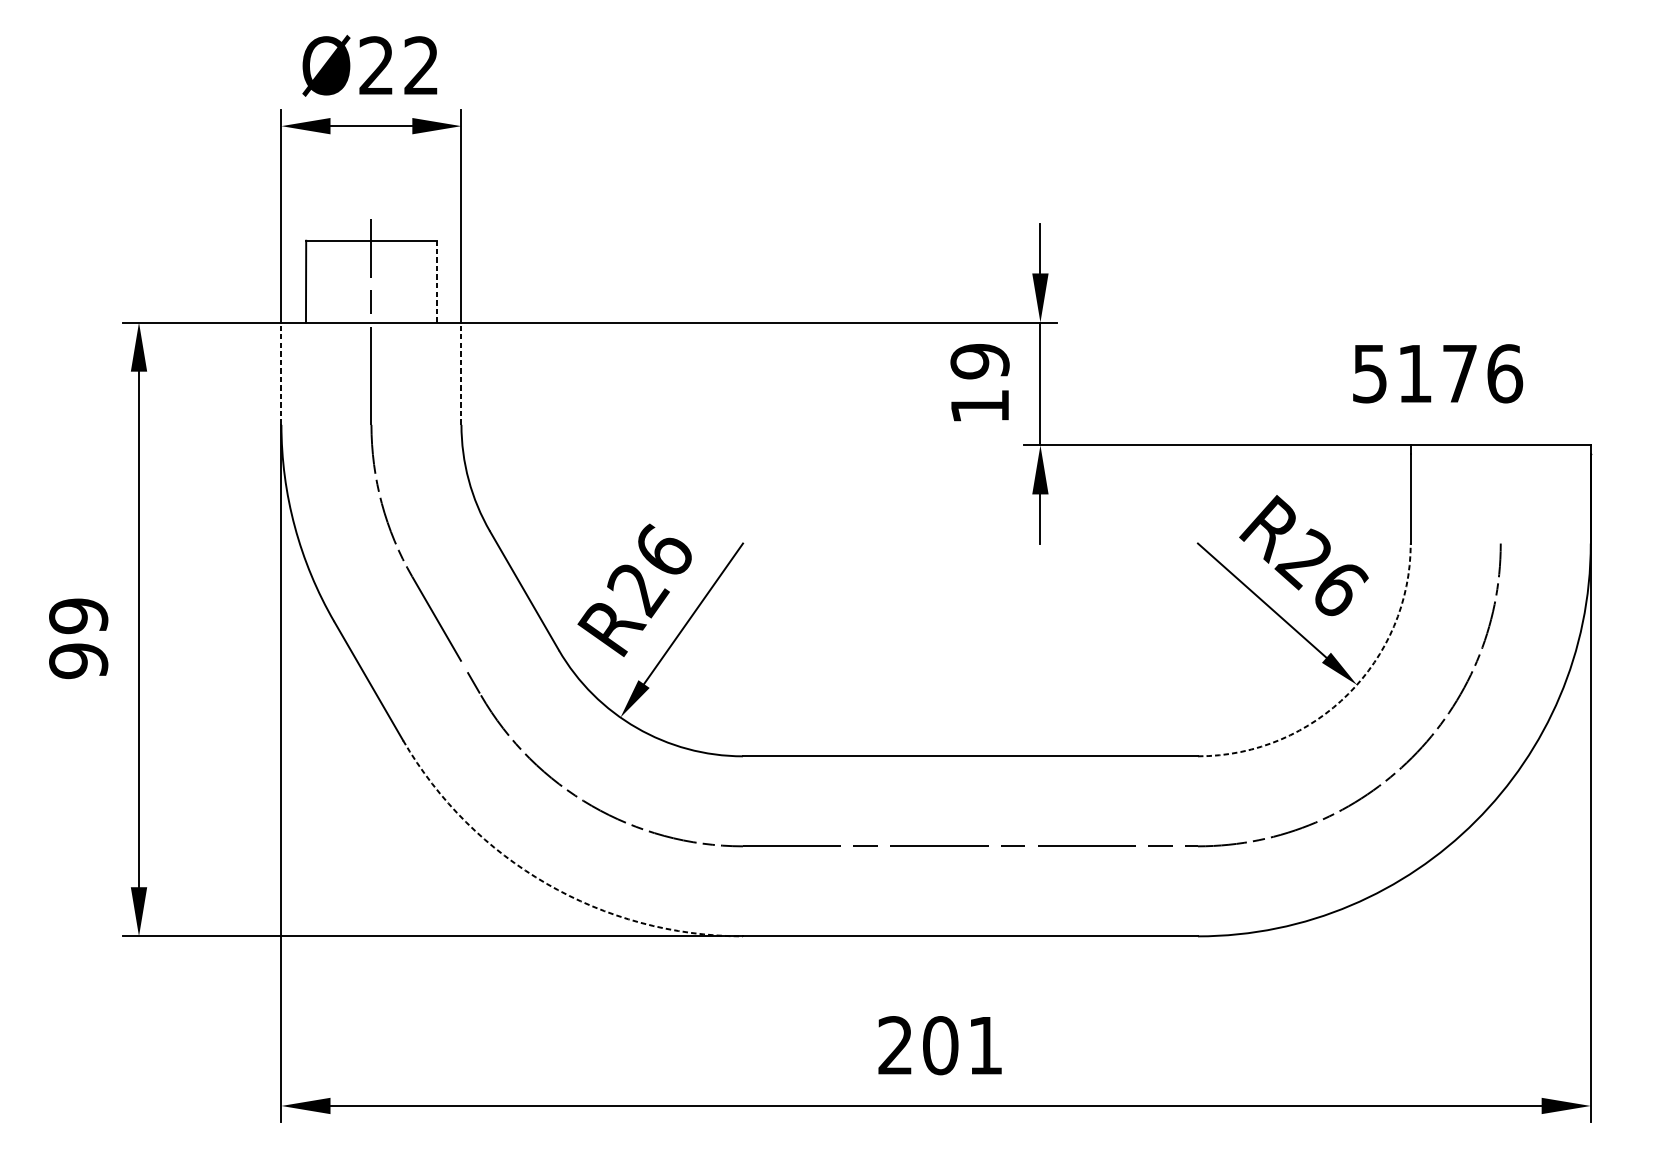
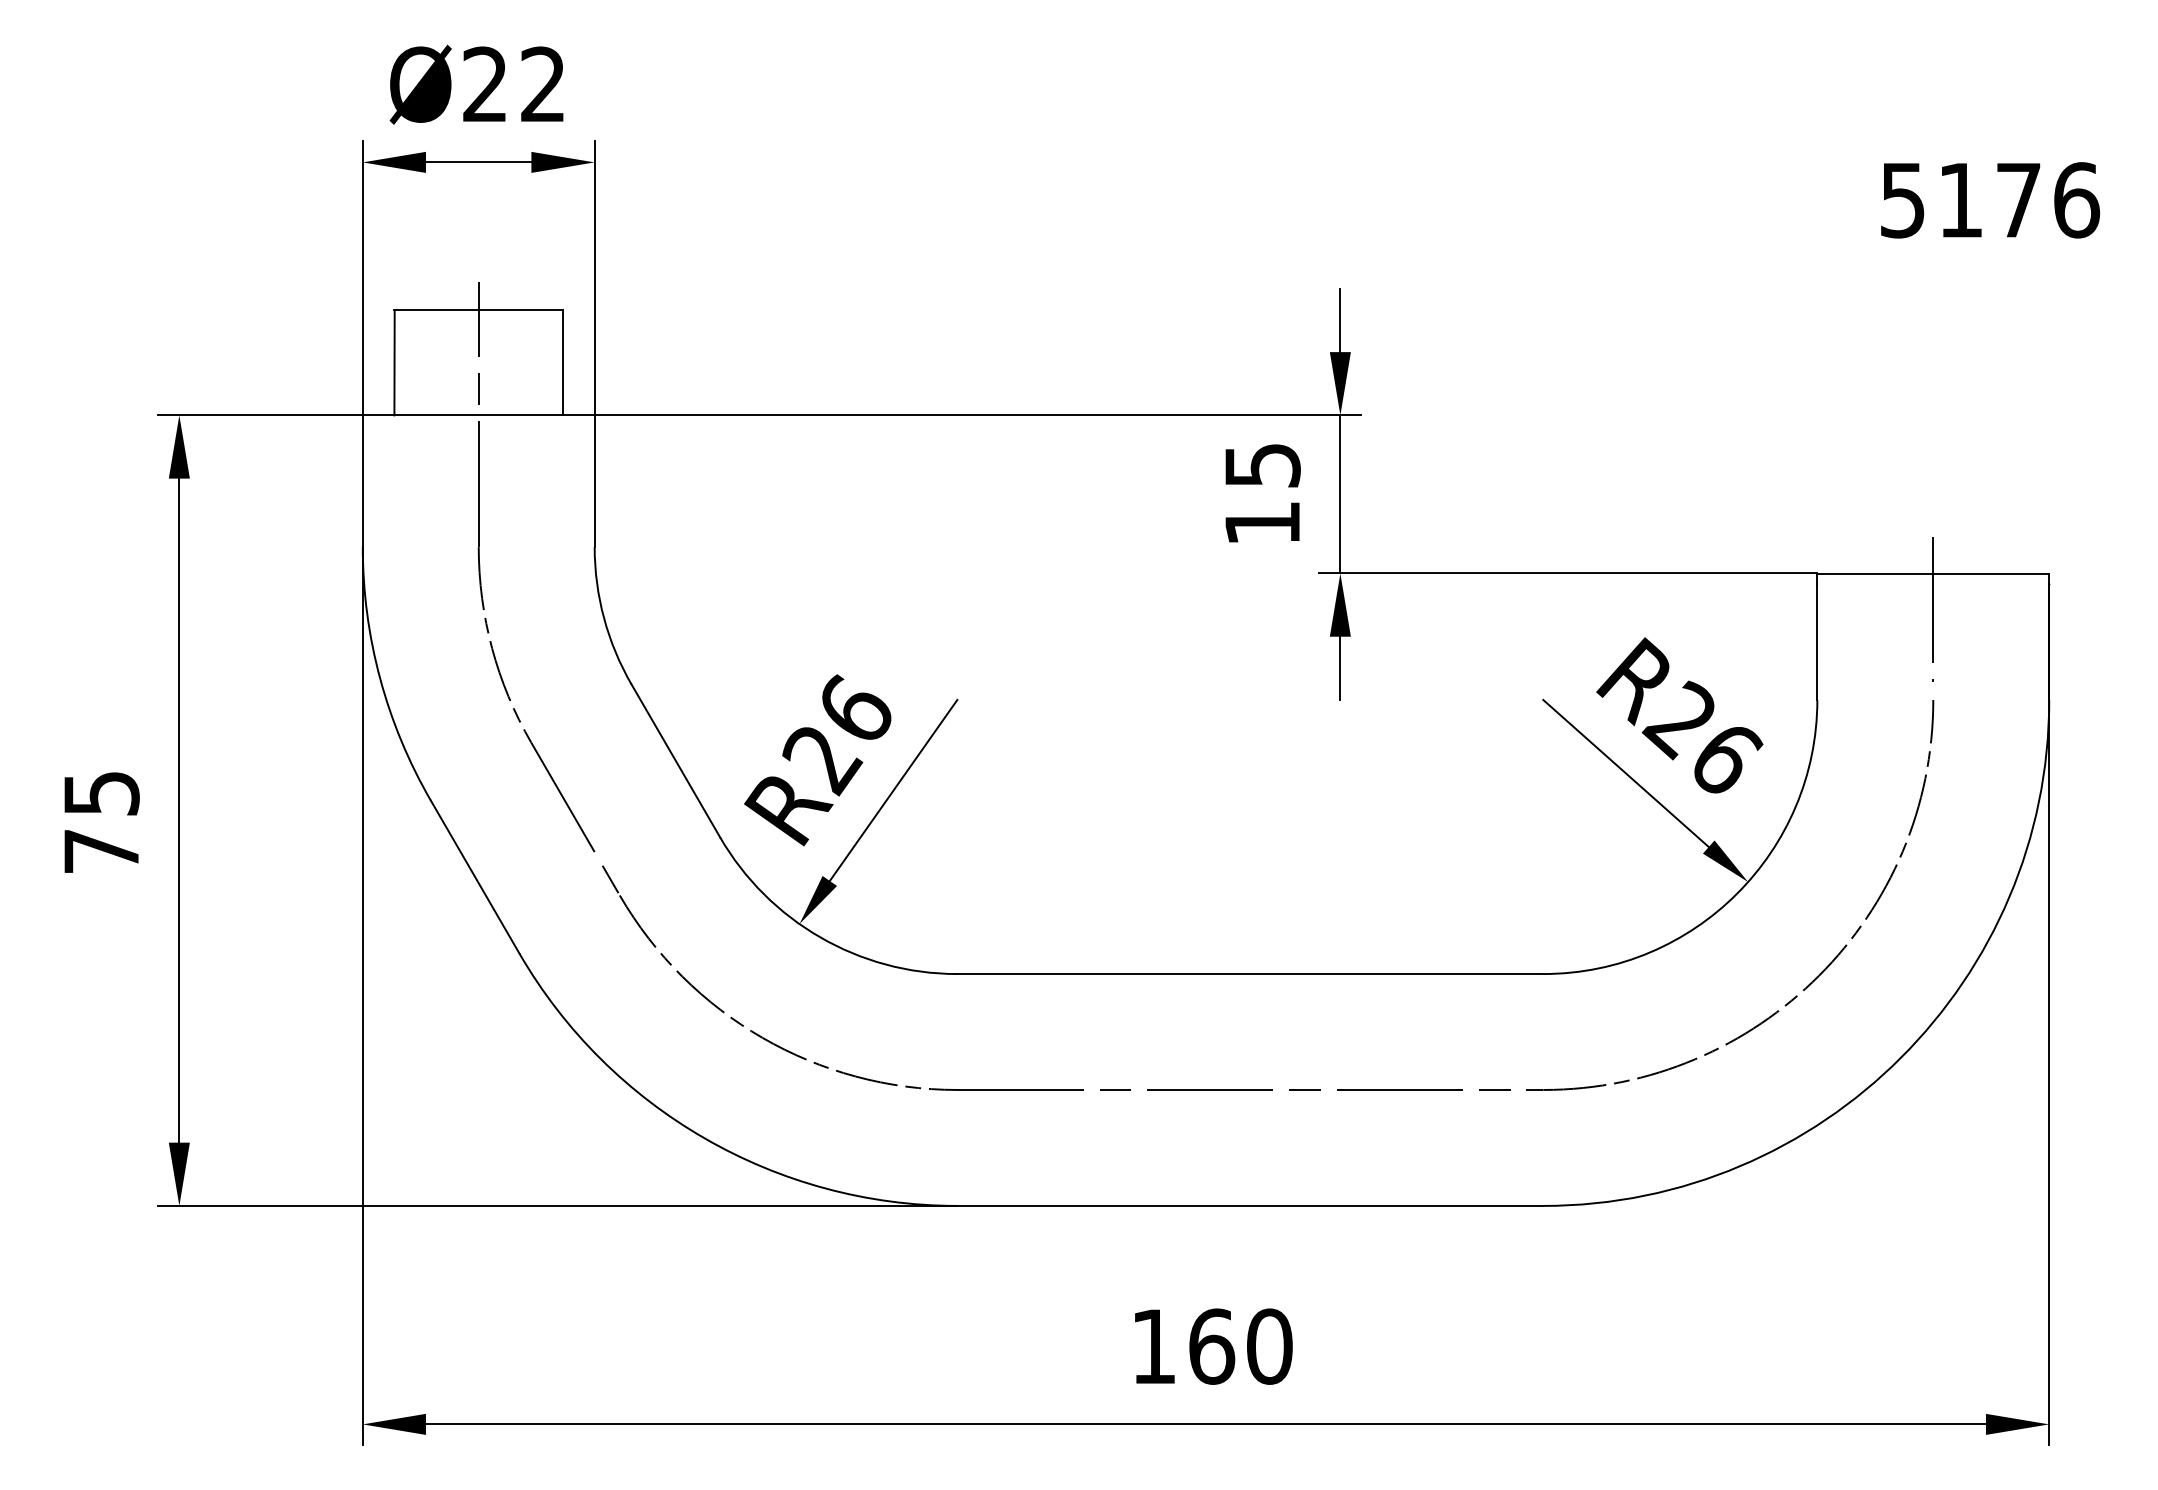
line: (437, 281) -> (563, 362), dashed -> solid
text: (979, 361) -> (1262, 465), 19 -> 15
line: (281, 373) -> (362, 481), dashed -> solid
line: (461, 373) -> (594, 481), dashed -> solid
text: (1438, 373) -> (1990, 200), moved
line: (1500, 473) -> (1933, 609), added
text: (78, 638) -> (101, 822), 99 -> 75
arc: (1348, 693) -> (1737, 893), dashed -> solid
arc: (546, 884) -> (704, 1138), dashed -> solid
text: (940, 1045) -> (1211, 1346), 201 -> 160

